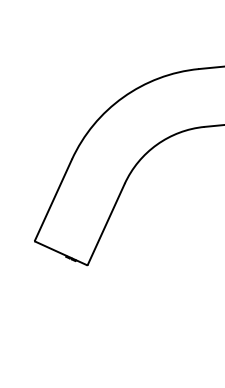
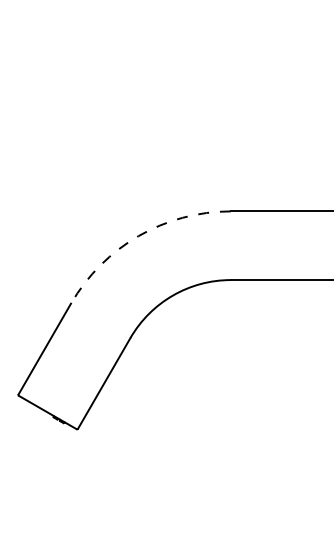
arc: (123, 97) -> (138, 236), solid -> dashed

